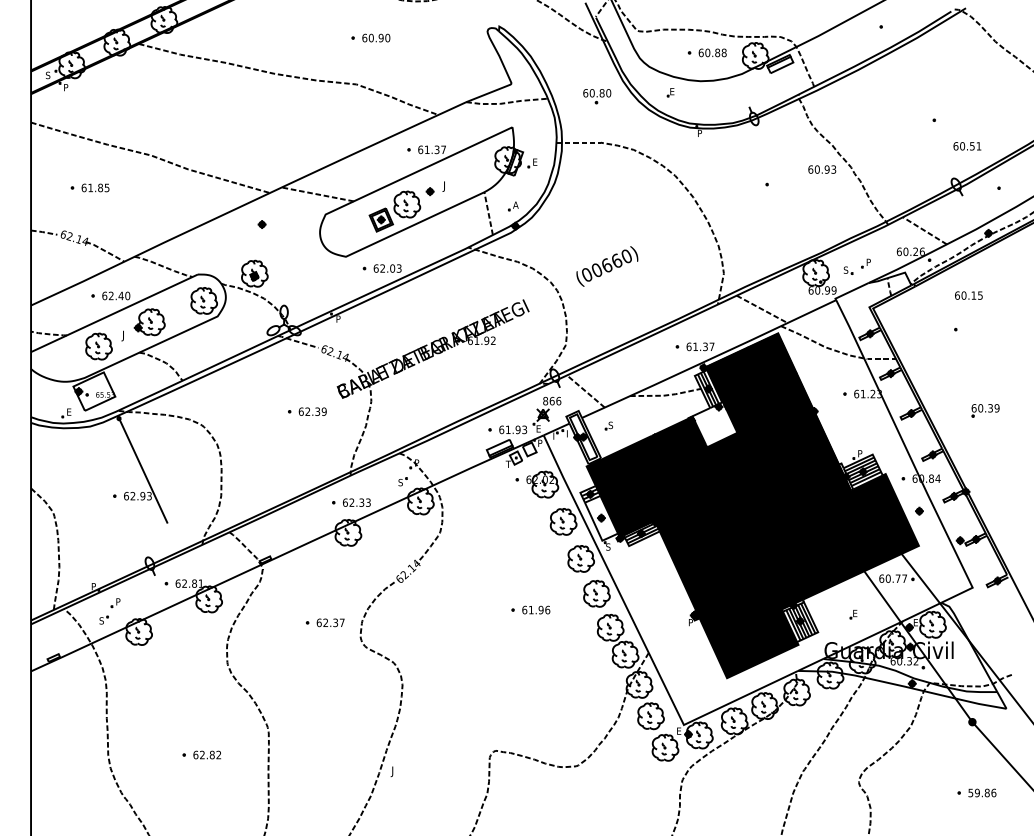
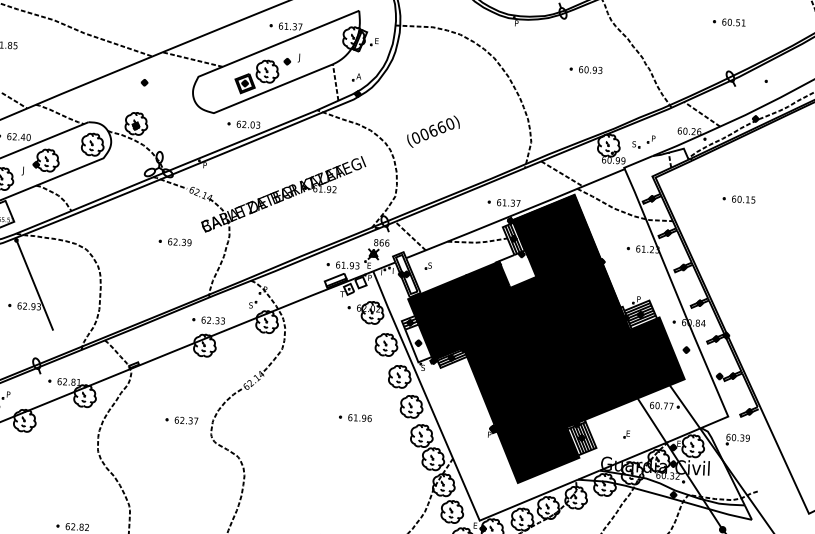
text: (967, 146) -> (734, 22), moved
text: (822, 169) -> (590, 69), moved
text: (968, 295) -> (743, 199), moved
part: (985, 410) -> (737, 439), moved

